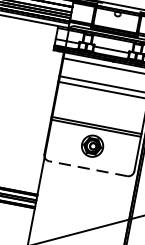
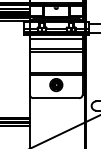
line: (88, 169) -> (56, 98), dashed -> solid

